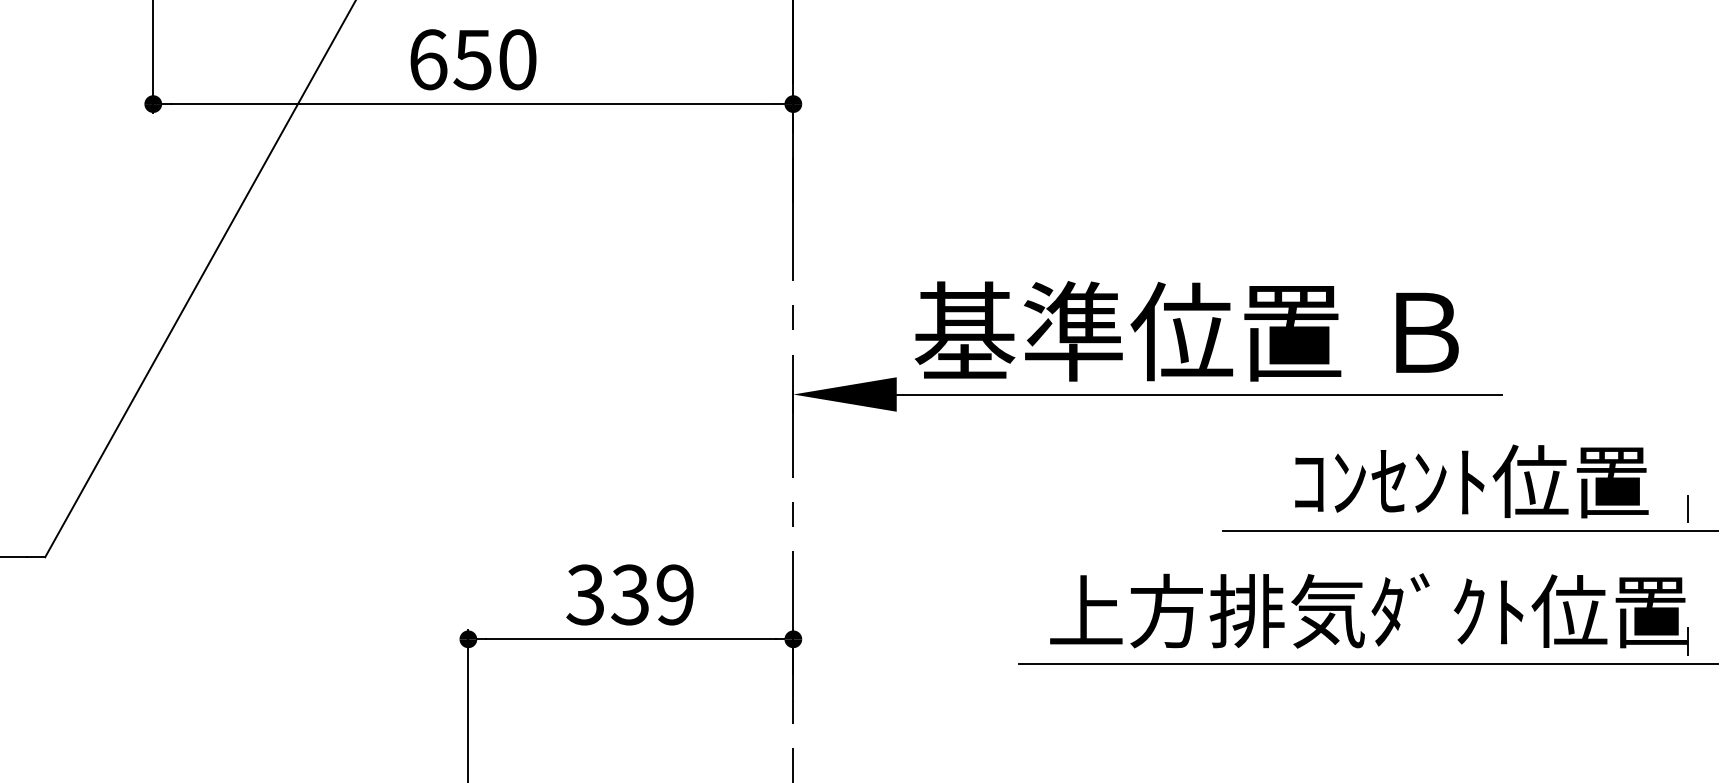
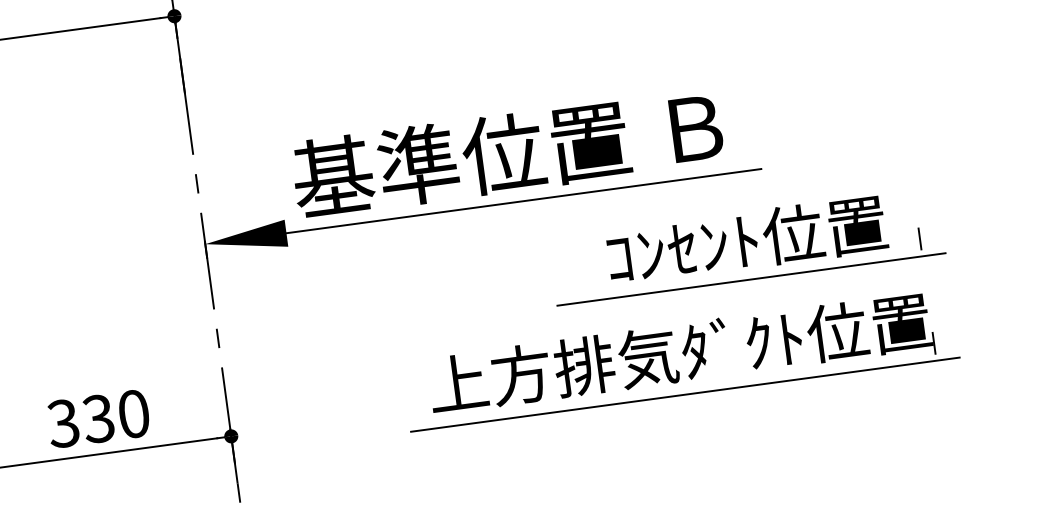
text: (674, 594) -> (133, 413), 339 -> 330

